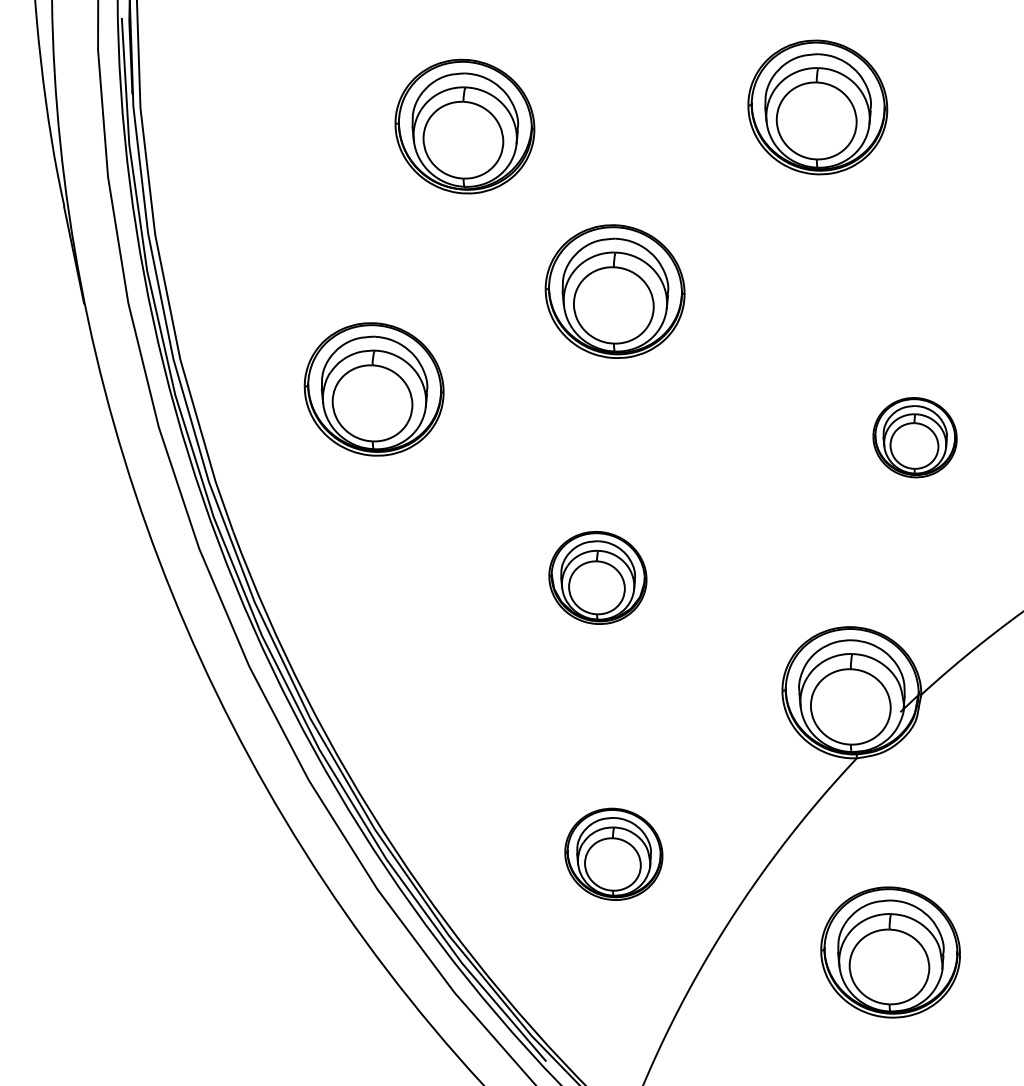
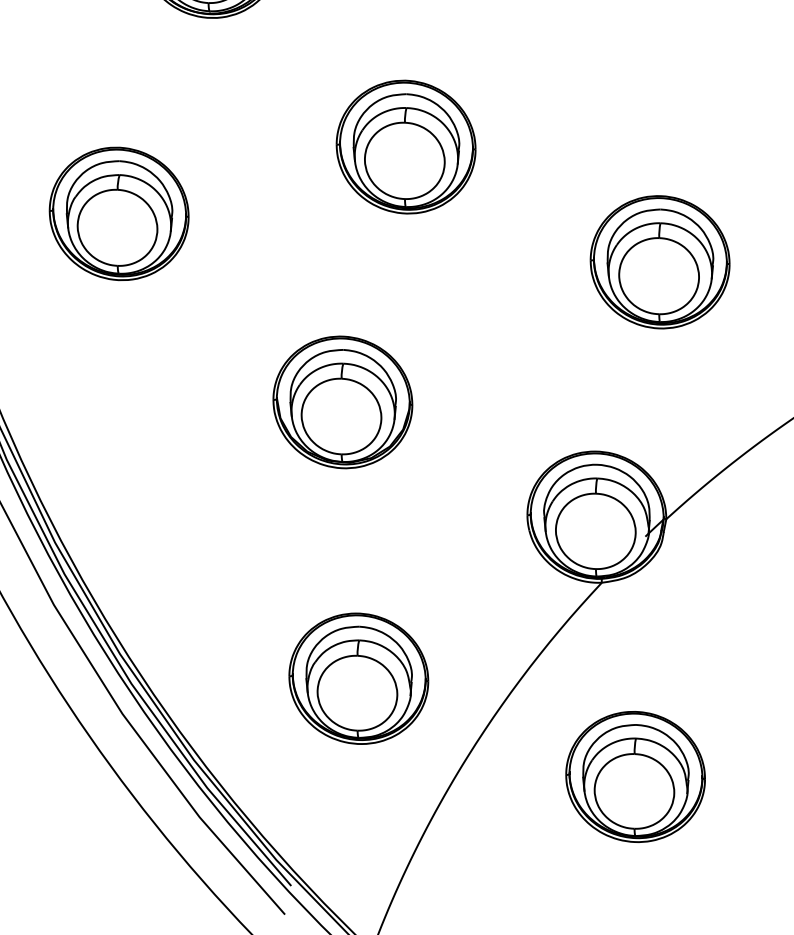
part: (614, 291) -> (405, 146), moved
part: (914, 437) -> (659, 261), size x1.67
part: (597, 577) -> (342, 401), size x1.43
part: (613, 854) -> (358, 678), size x1.43

